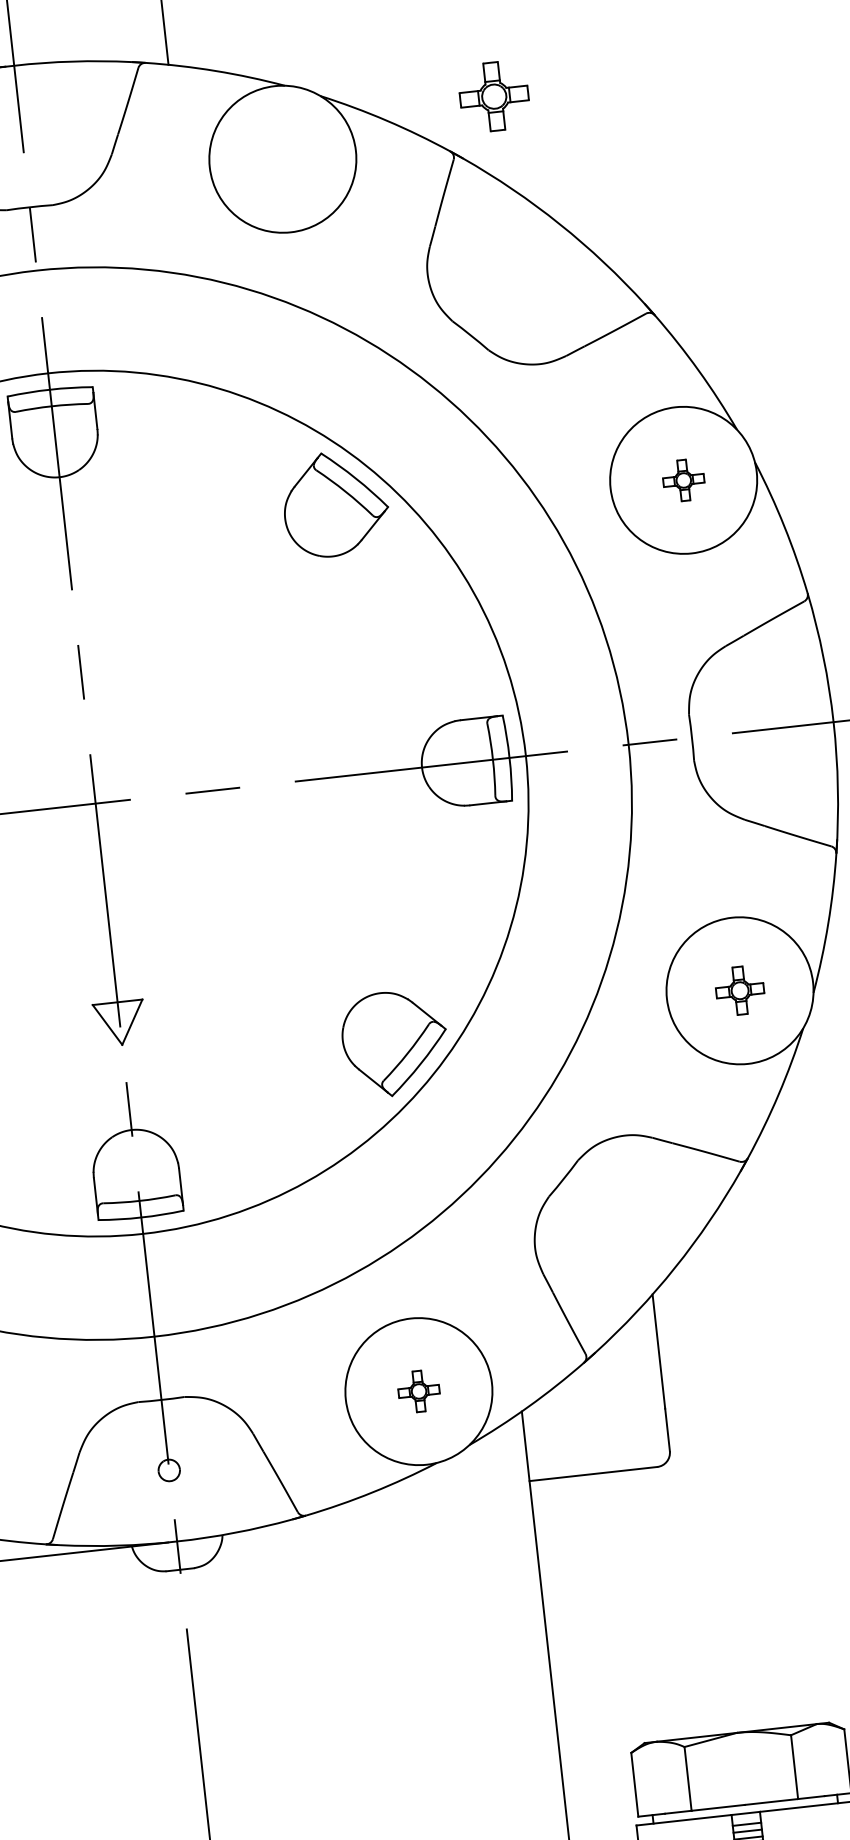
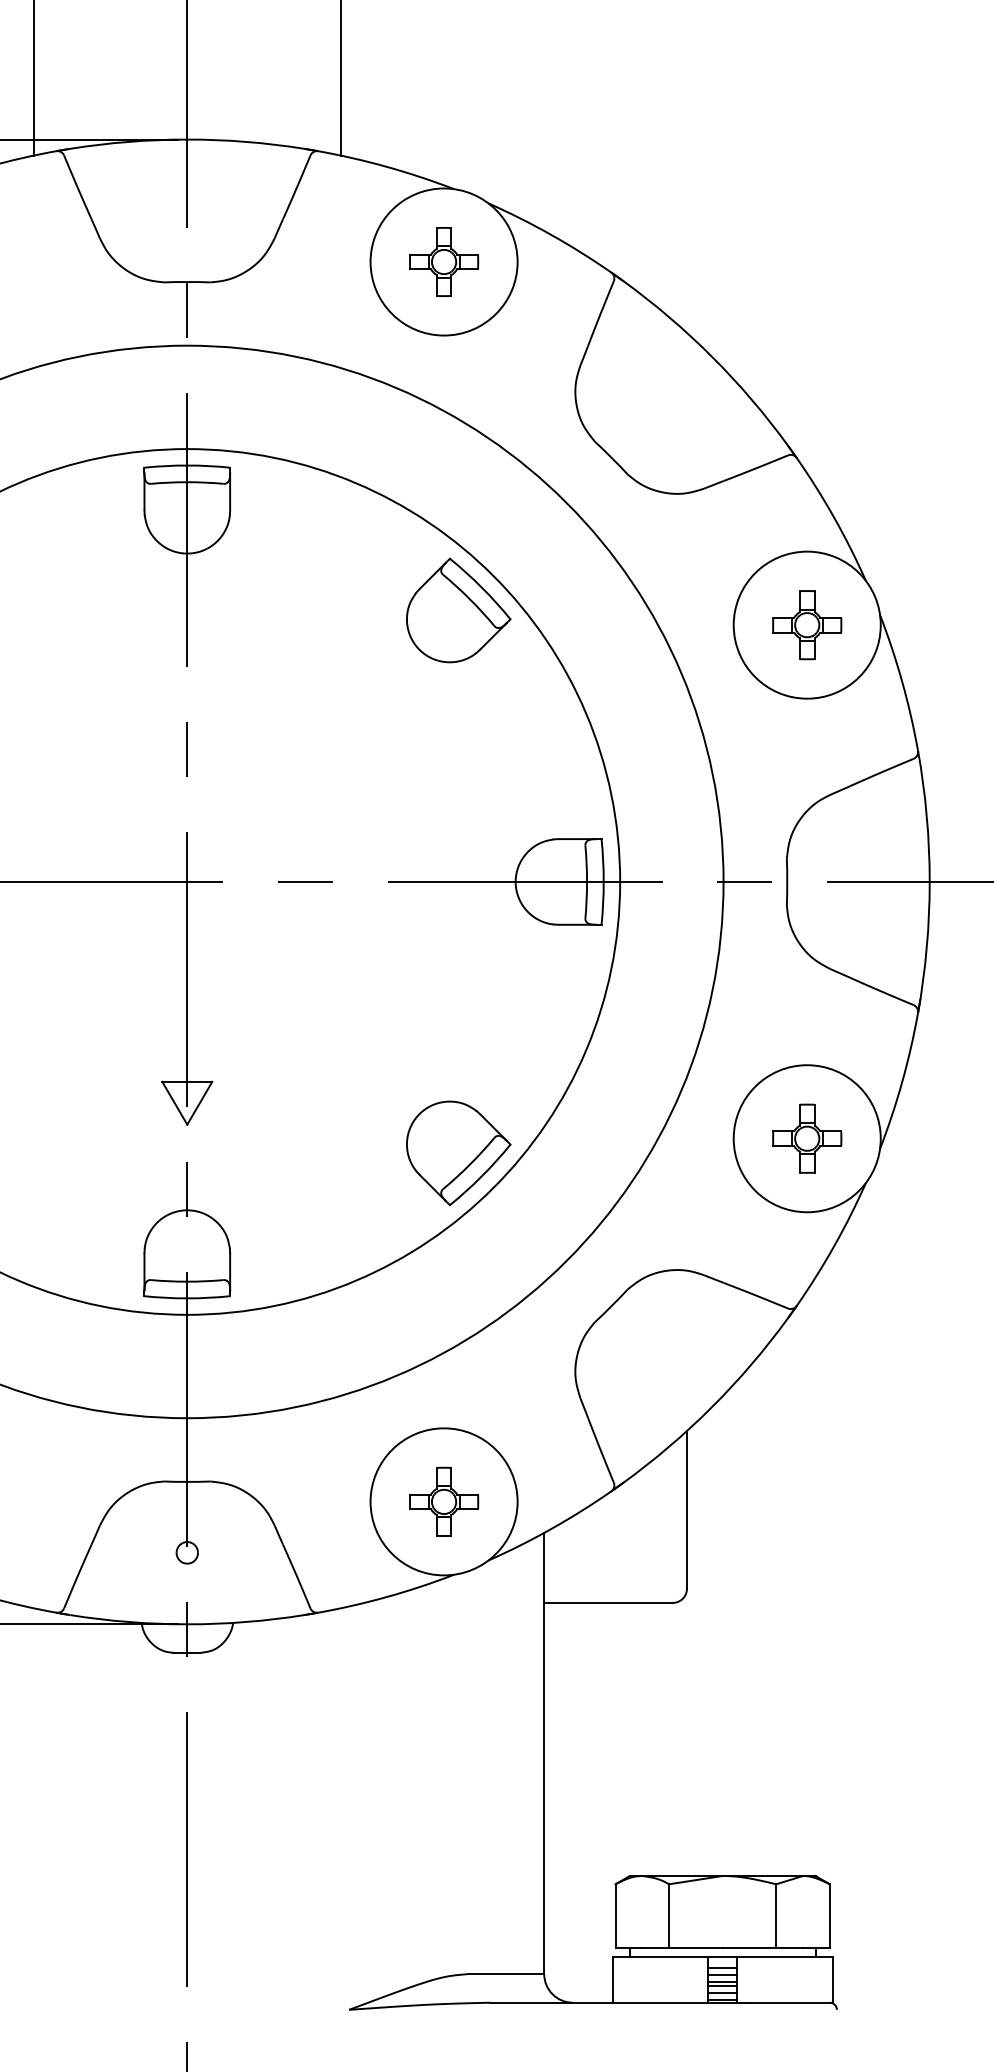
part: (494, 96) -> (444, 261), moved
part: (683, 480) -> (807, 625), size x1.67
part: (740, 990) -> (807, 1138), size x1.43
part: (419, 1391) -> (444, 1501), size x1.67

